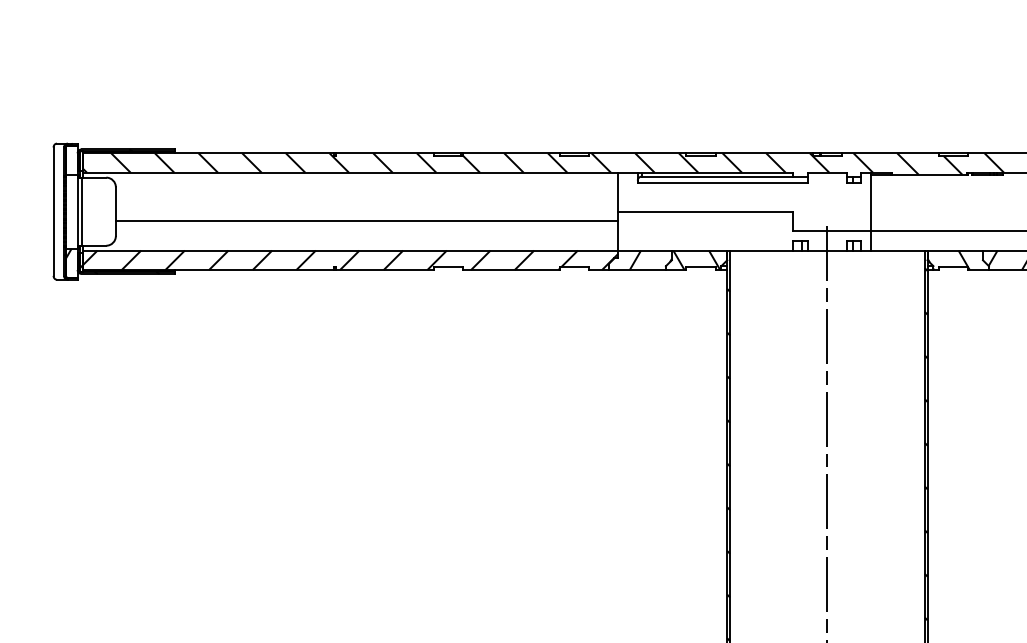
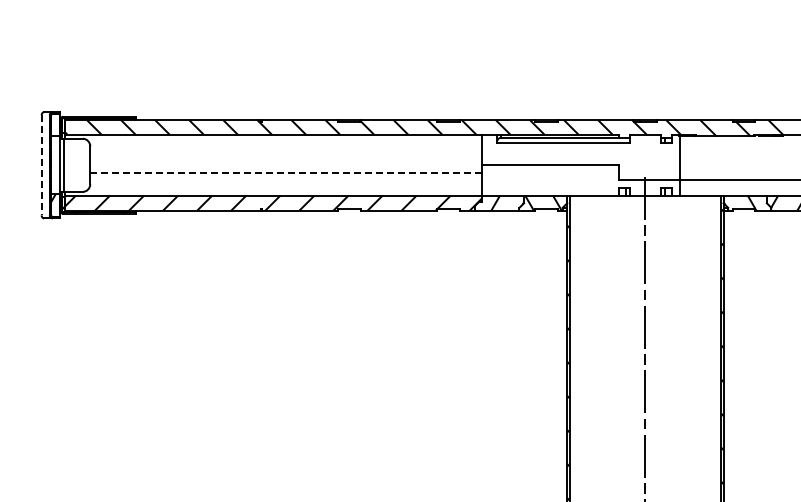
line: (53, 211) -> (41, 165), solid -> dashed
line: (366, 220) -> (285, 172), solid -> dashed

